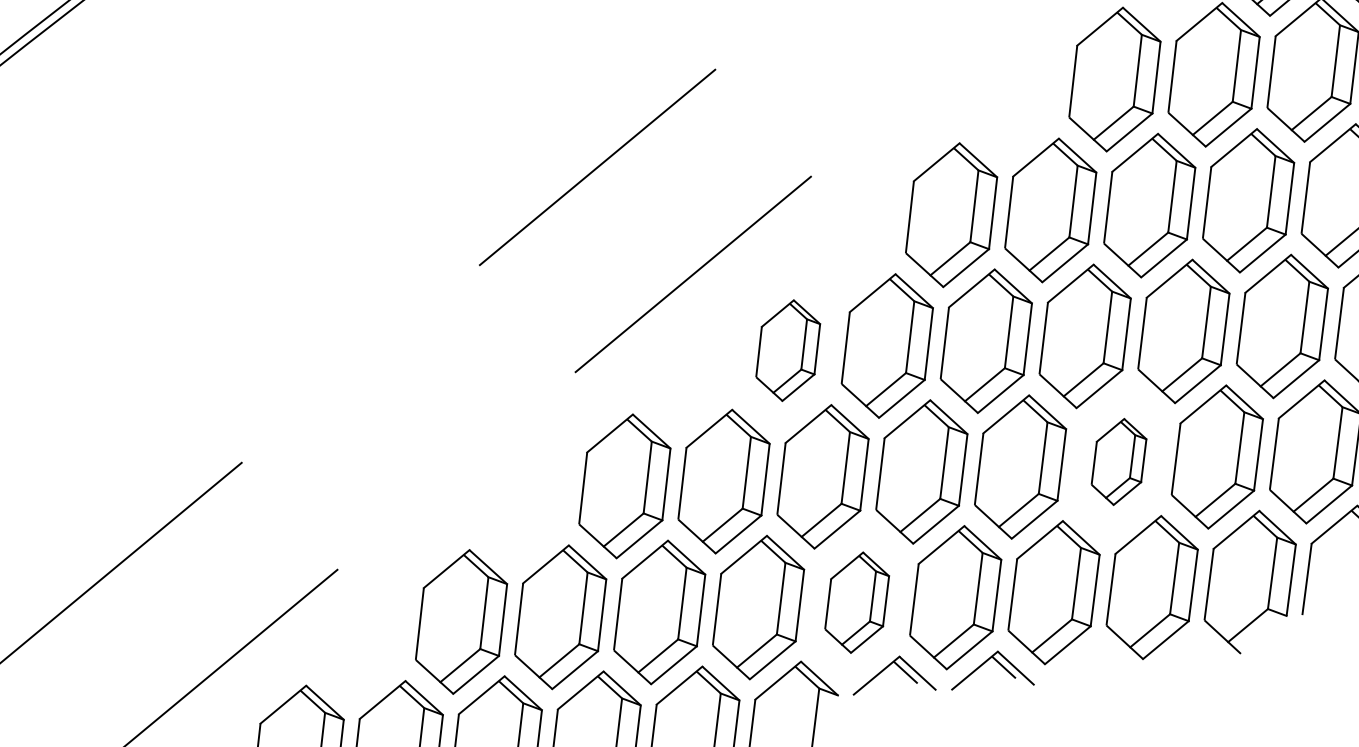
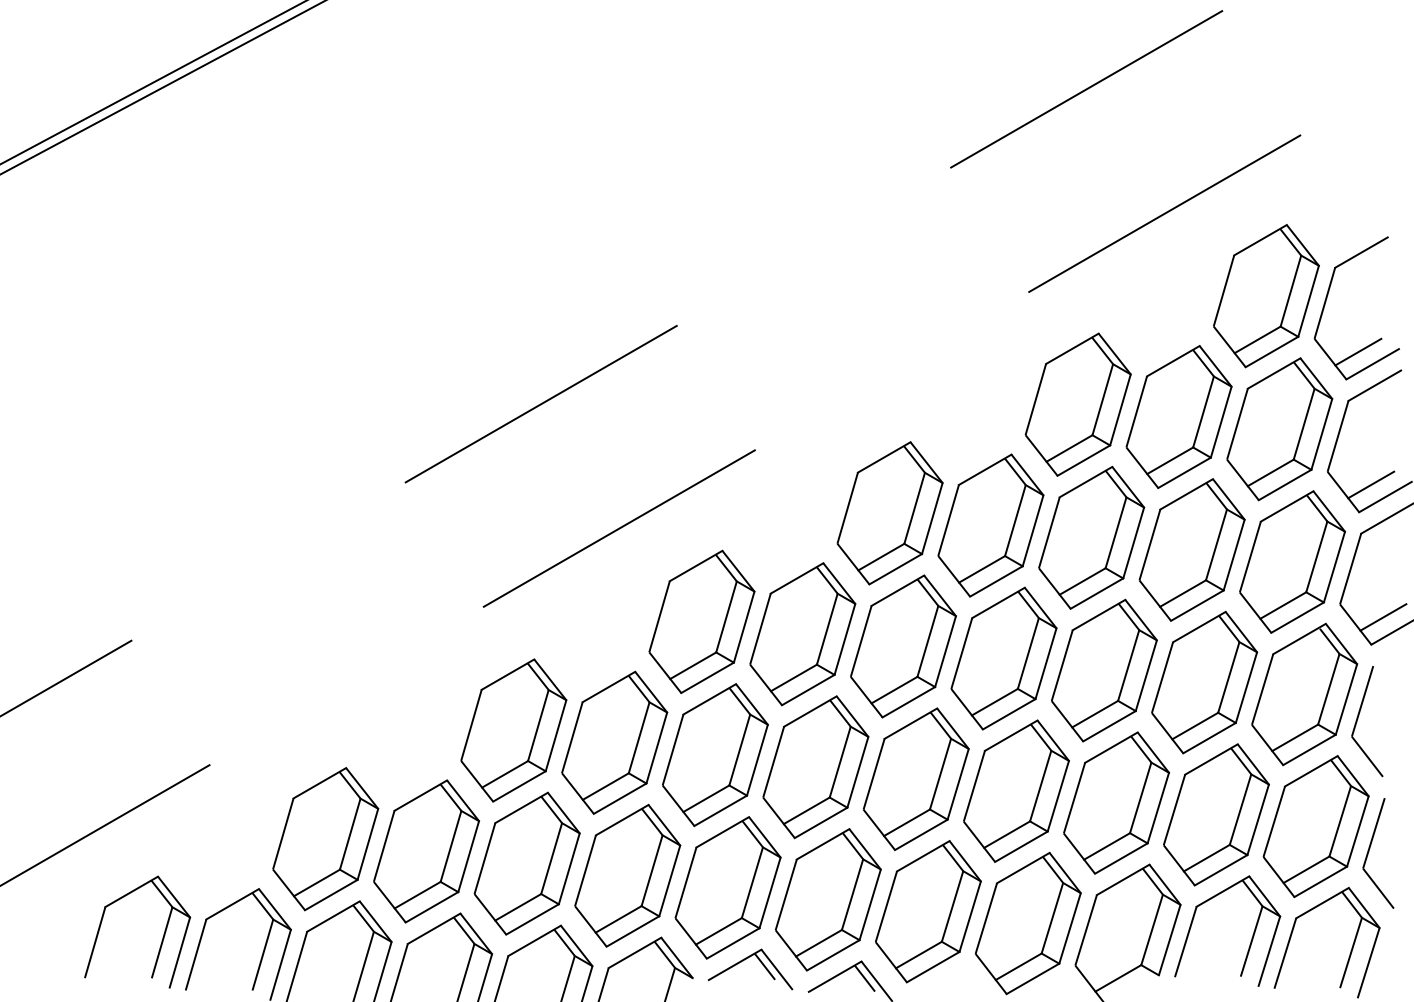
part: (787, 350) -> (701, 621), size x1.43
part: (1118, 461) -> (1016, 790), size x1.67
part: (856, 602) -> (727, 887), size x1.43

